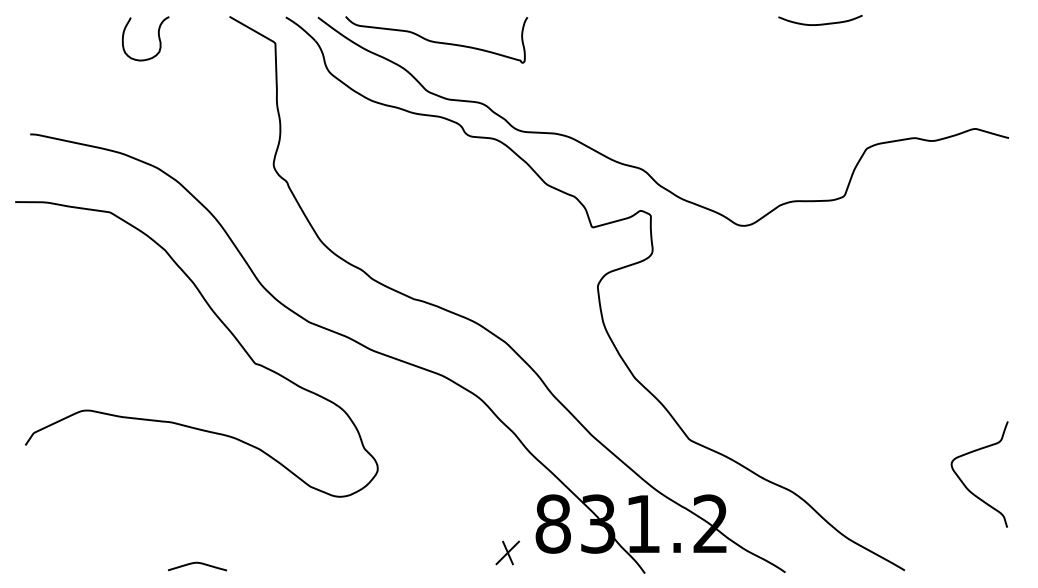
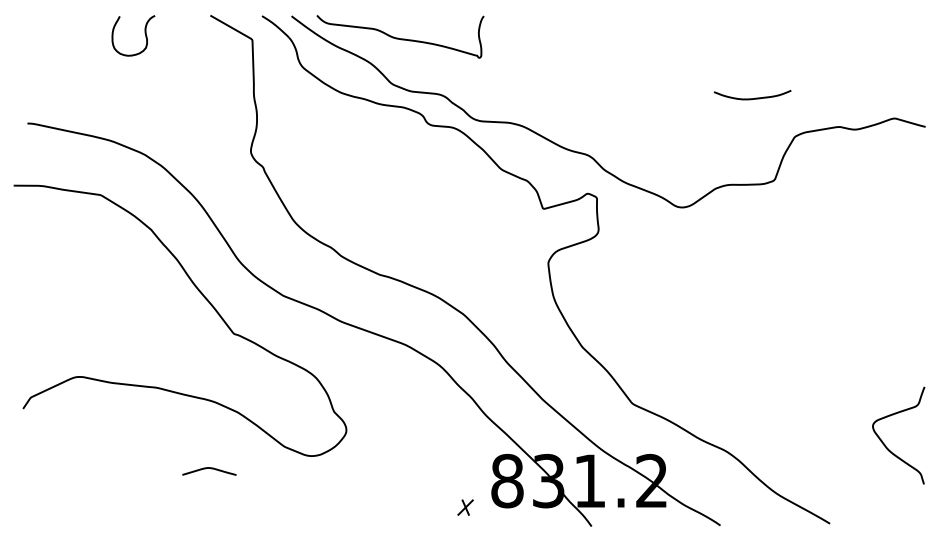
curve: (820, 23) -> (752, 97), moved
part: (507, 552) -> (465, 507), size x0.7
curve: (197, 563) -> (209, 468), moved

